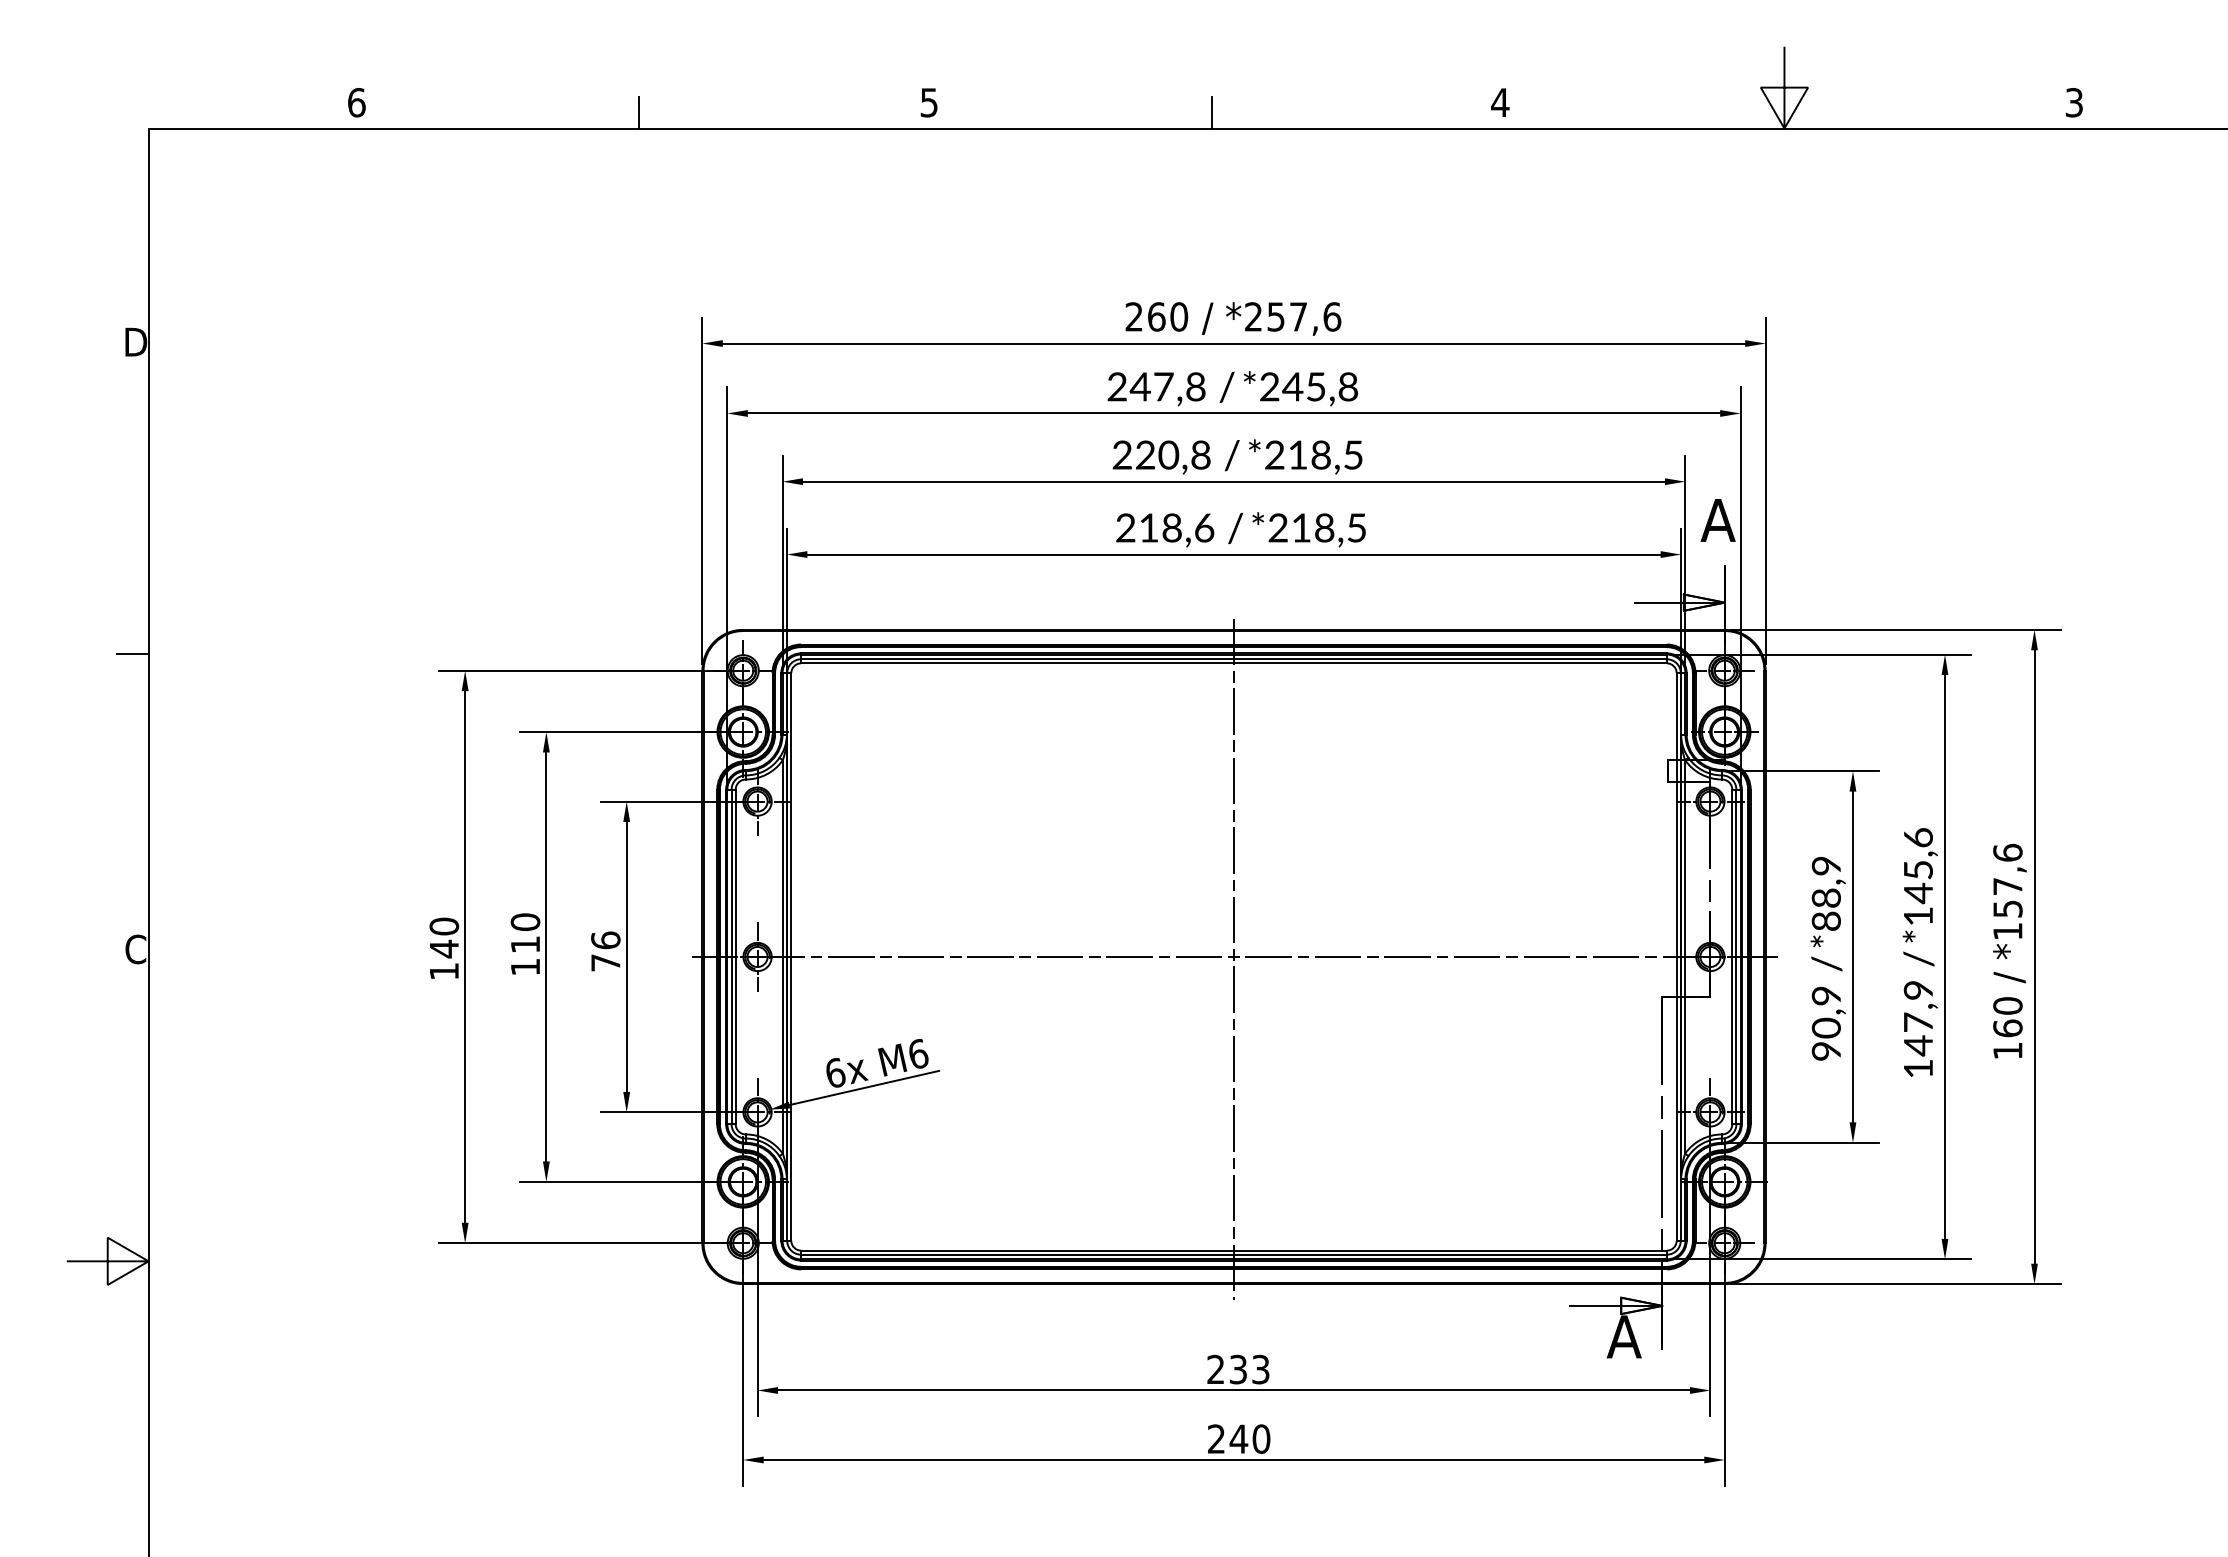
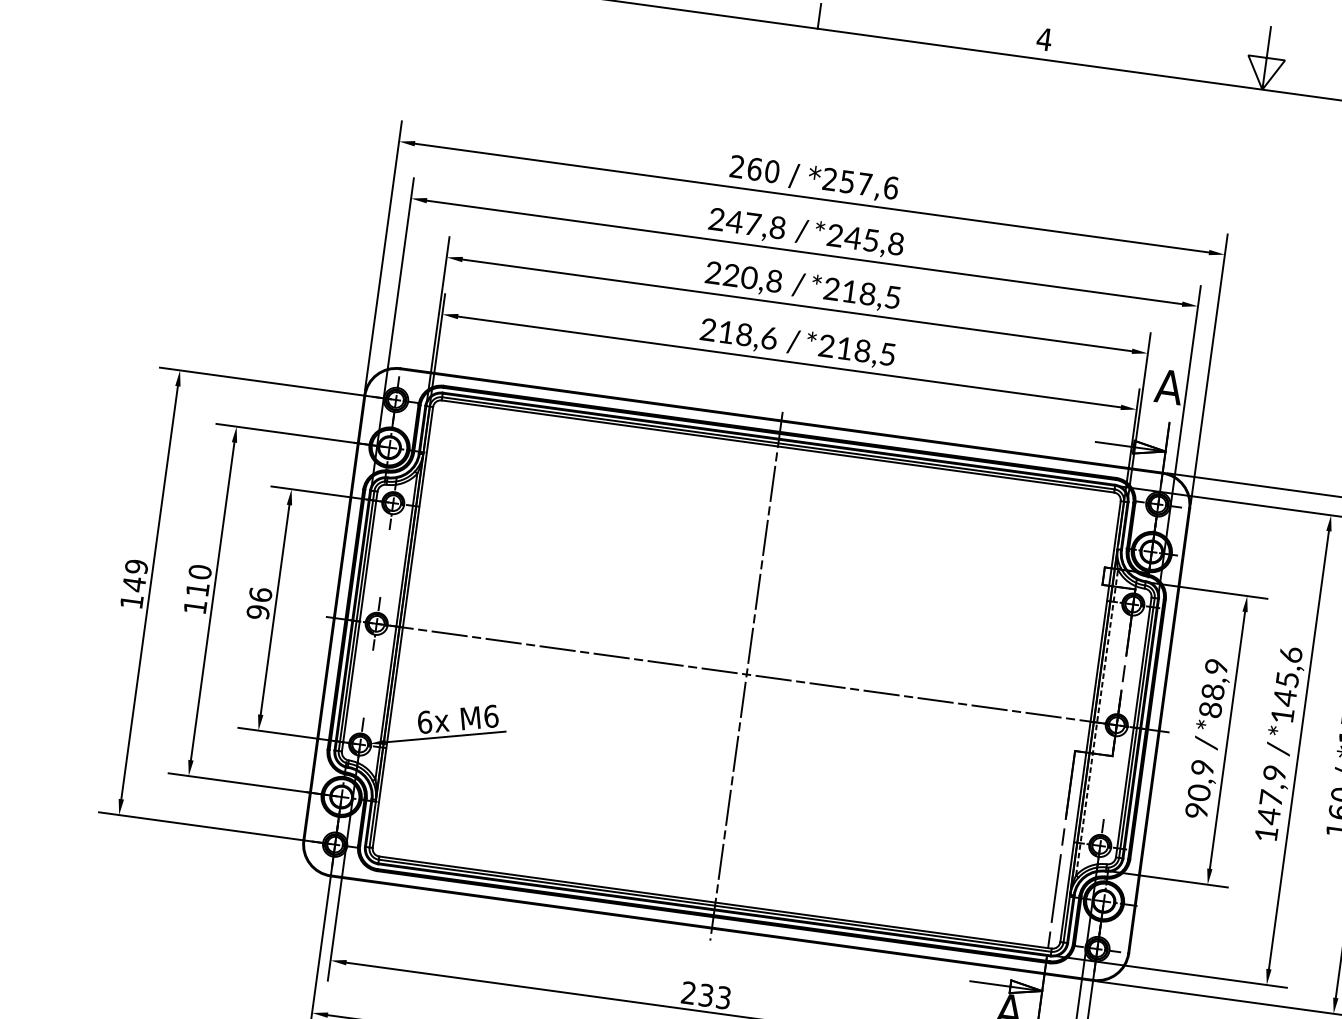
text: (444, 926) -> (136, 566), 140 -> 149
line: (1685, 956) -> (1097, 722), solid -> dashed
text: (605, 962) -> (258, 611), 76 -> 96

